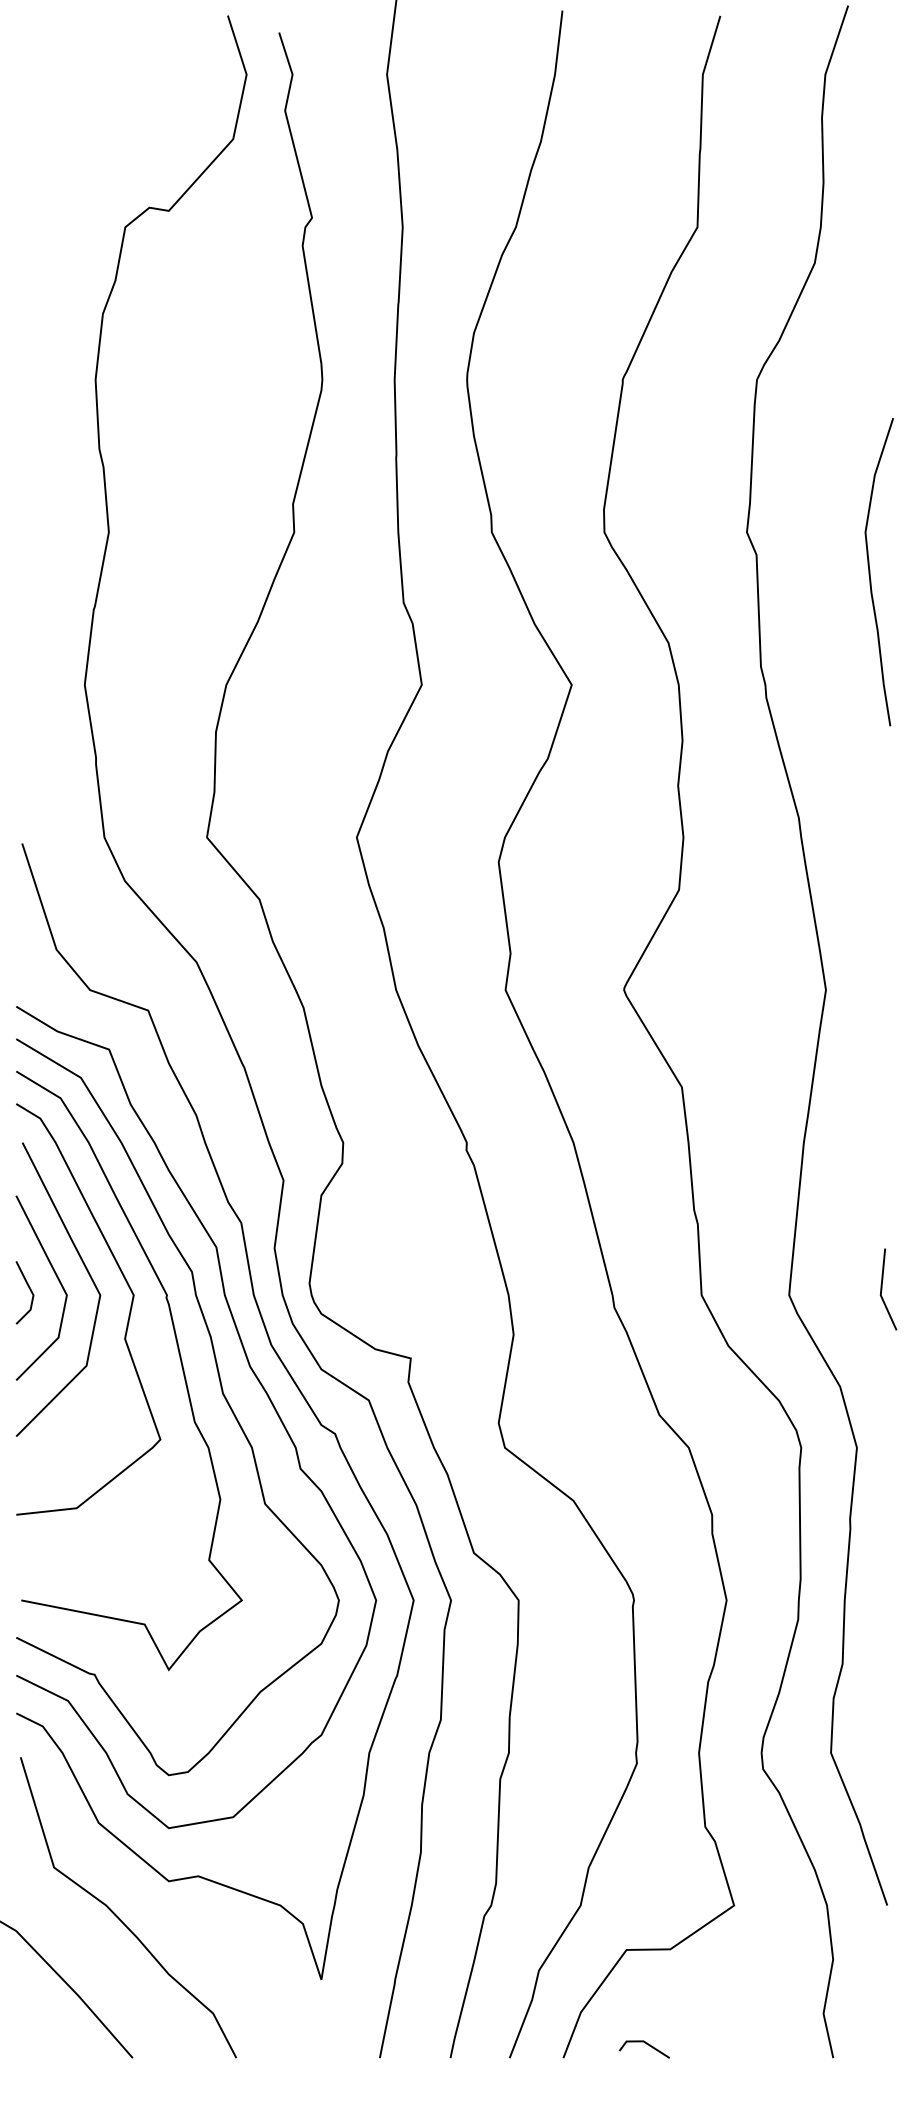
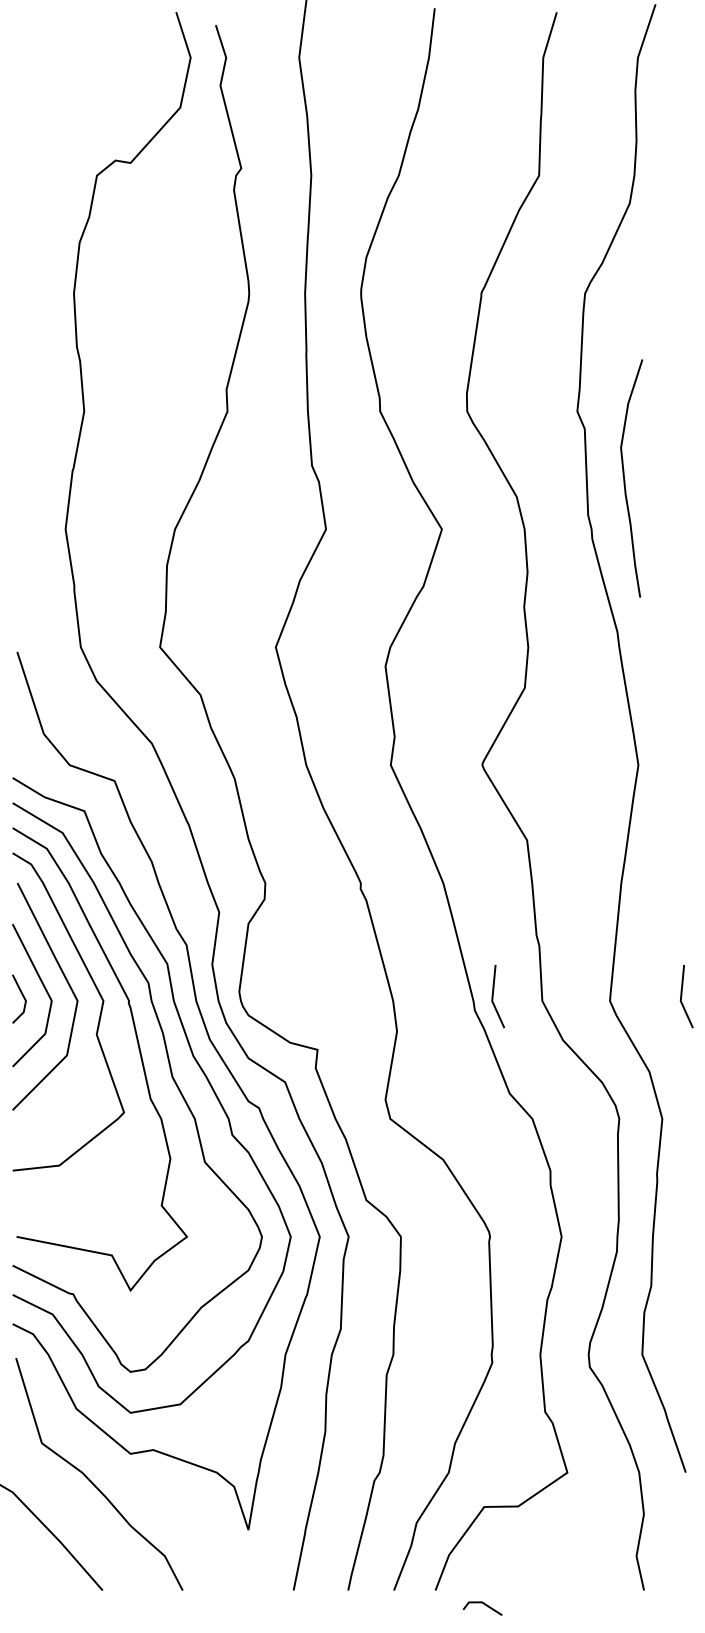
curve: (870, 572) -> (624, 478), moved
line: (638, 1289) -> (493, 996), added
line: (646, 2044) -> (484, 1604), moved

